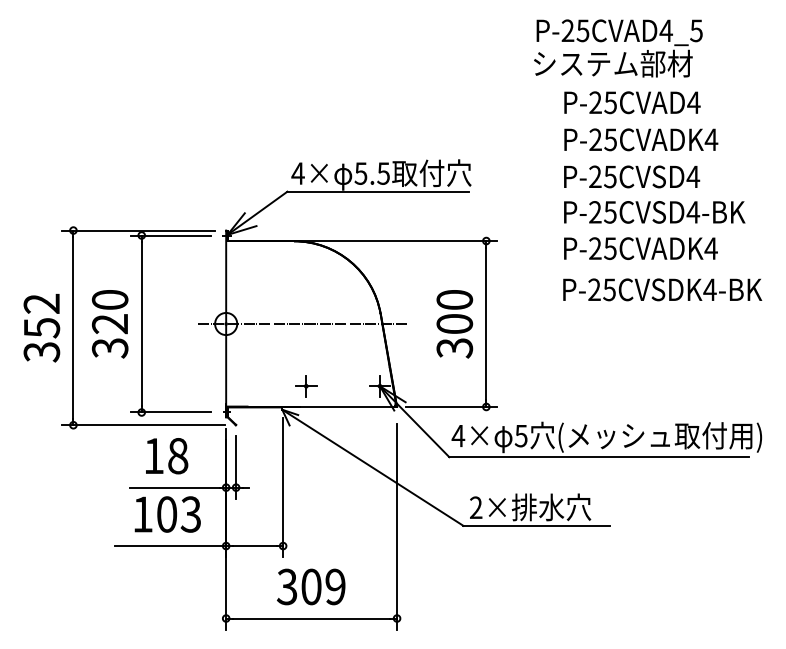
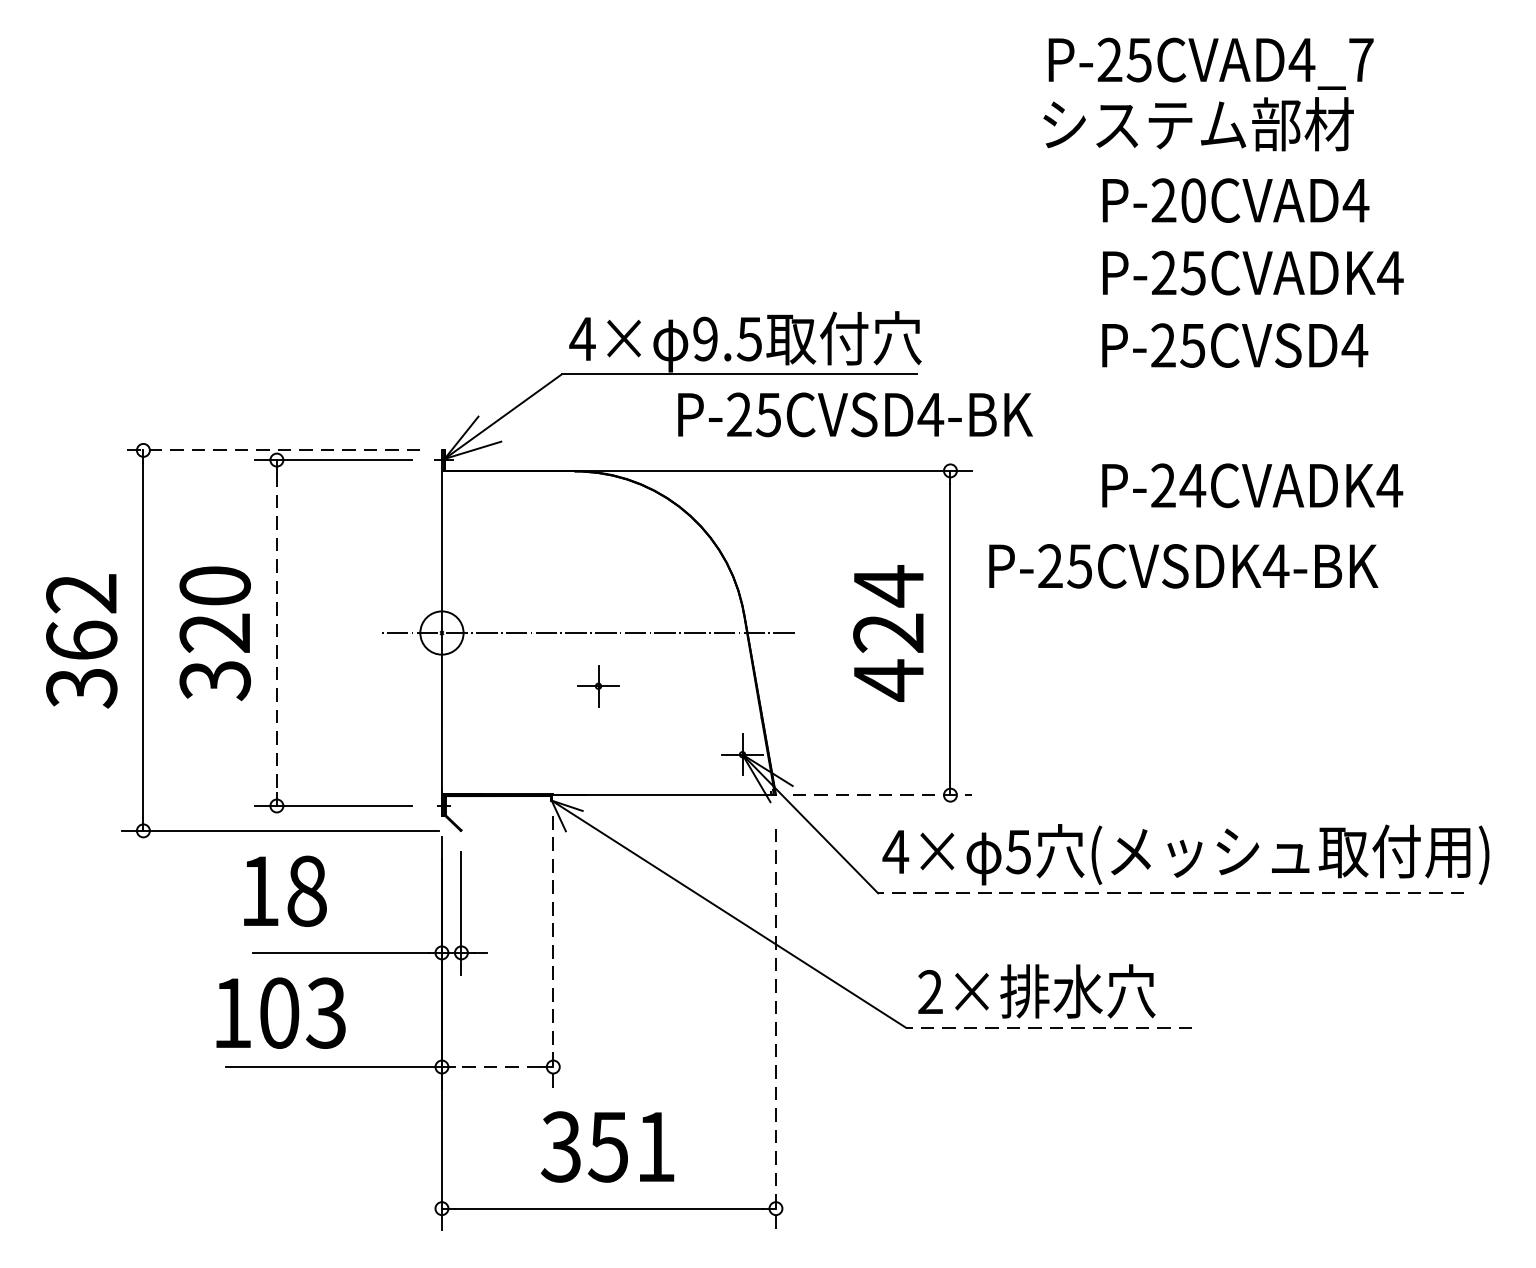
text: (696, 30) -> (1361, 59), P-25CVAD4_5 -> P-25CVAD4_7
text: (610, 102) -> (1193, 200), P-25CVAD4 -> P-20CVAD4
text: (360, 173) -> (704, 338), 5.5 -> 9.5
text: (654, 212) -> (854, 415), moved
line: (138, 230) -> (270, 450), solid -> dashed
text: (610, 248) -> (1193, 485), P-25CVADK4 -> P-24CVADK4
text: (662, 289) -> (1183, 565), moved
line: (141, 324) -> (276, 634), solid -> dashed
text: (454, 324) -> (888, 634), 300 -> 424
text: (41, 327) -> (81, 639), 352 -> 362
part: (306, 386) -> (598, 686), moved
line: (451, 406) -> (882, 794), solid -> dashed
text: (167, 456) -> (286, 891), moved
line: (599, 457) -> (1171, 893), solid -> dashed
line: (283, 487) -> (553, 952), solid -> dashed
text: (167, 514) -> (280, 1013), moved
line: (536, 525) -> (1048, 1026), solid -> dashed
line: (397, 526) -> (776, 1028), solid -> dashed
line: (254, 546) -> (497, 1067), solid -> dashed
text: (323, 586) -> (632, 1146), 309 -> 351

